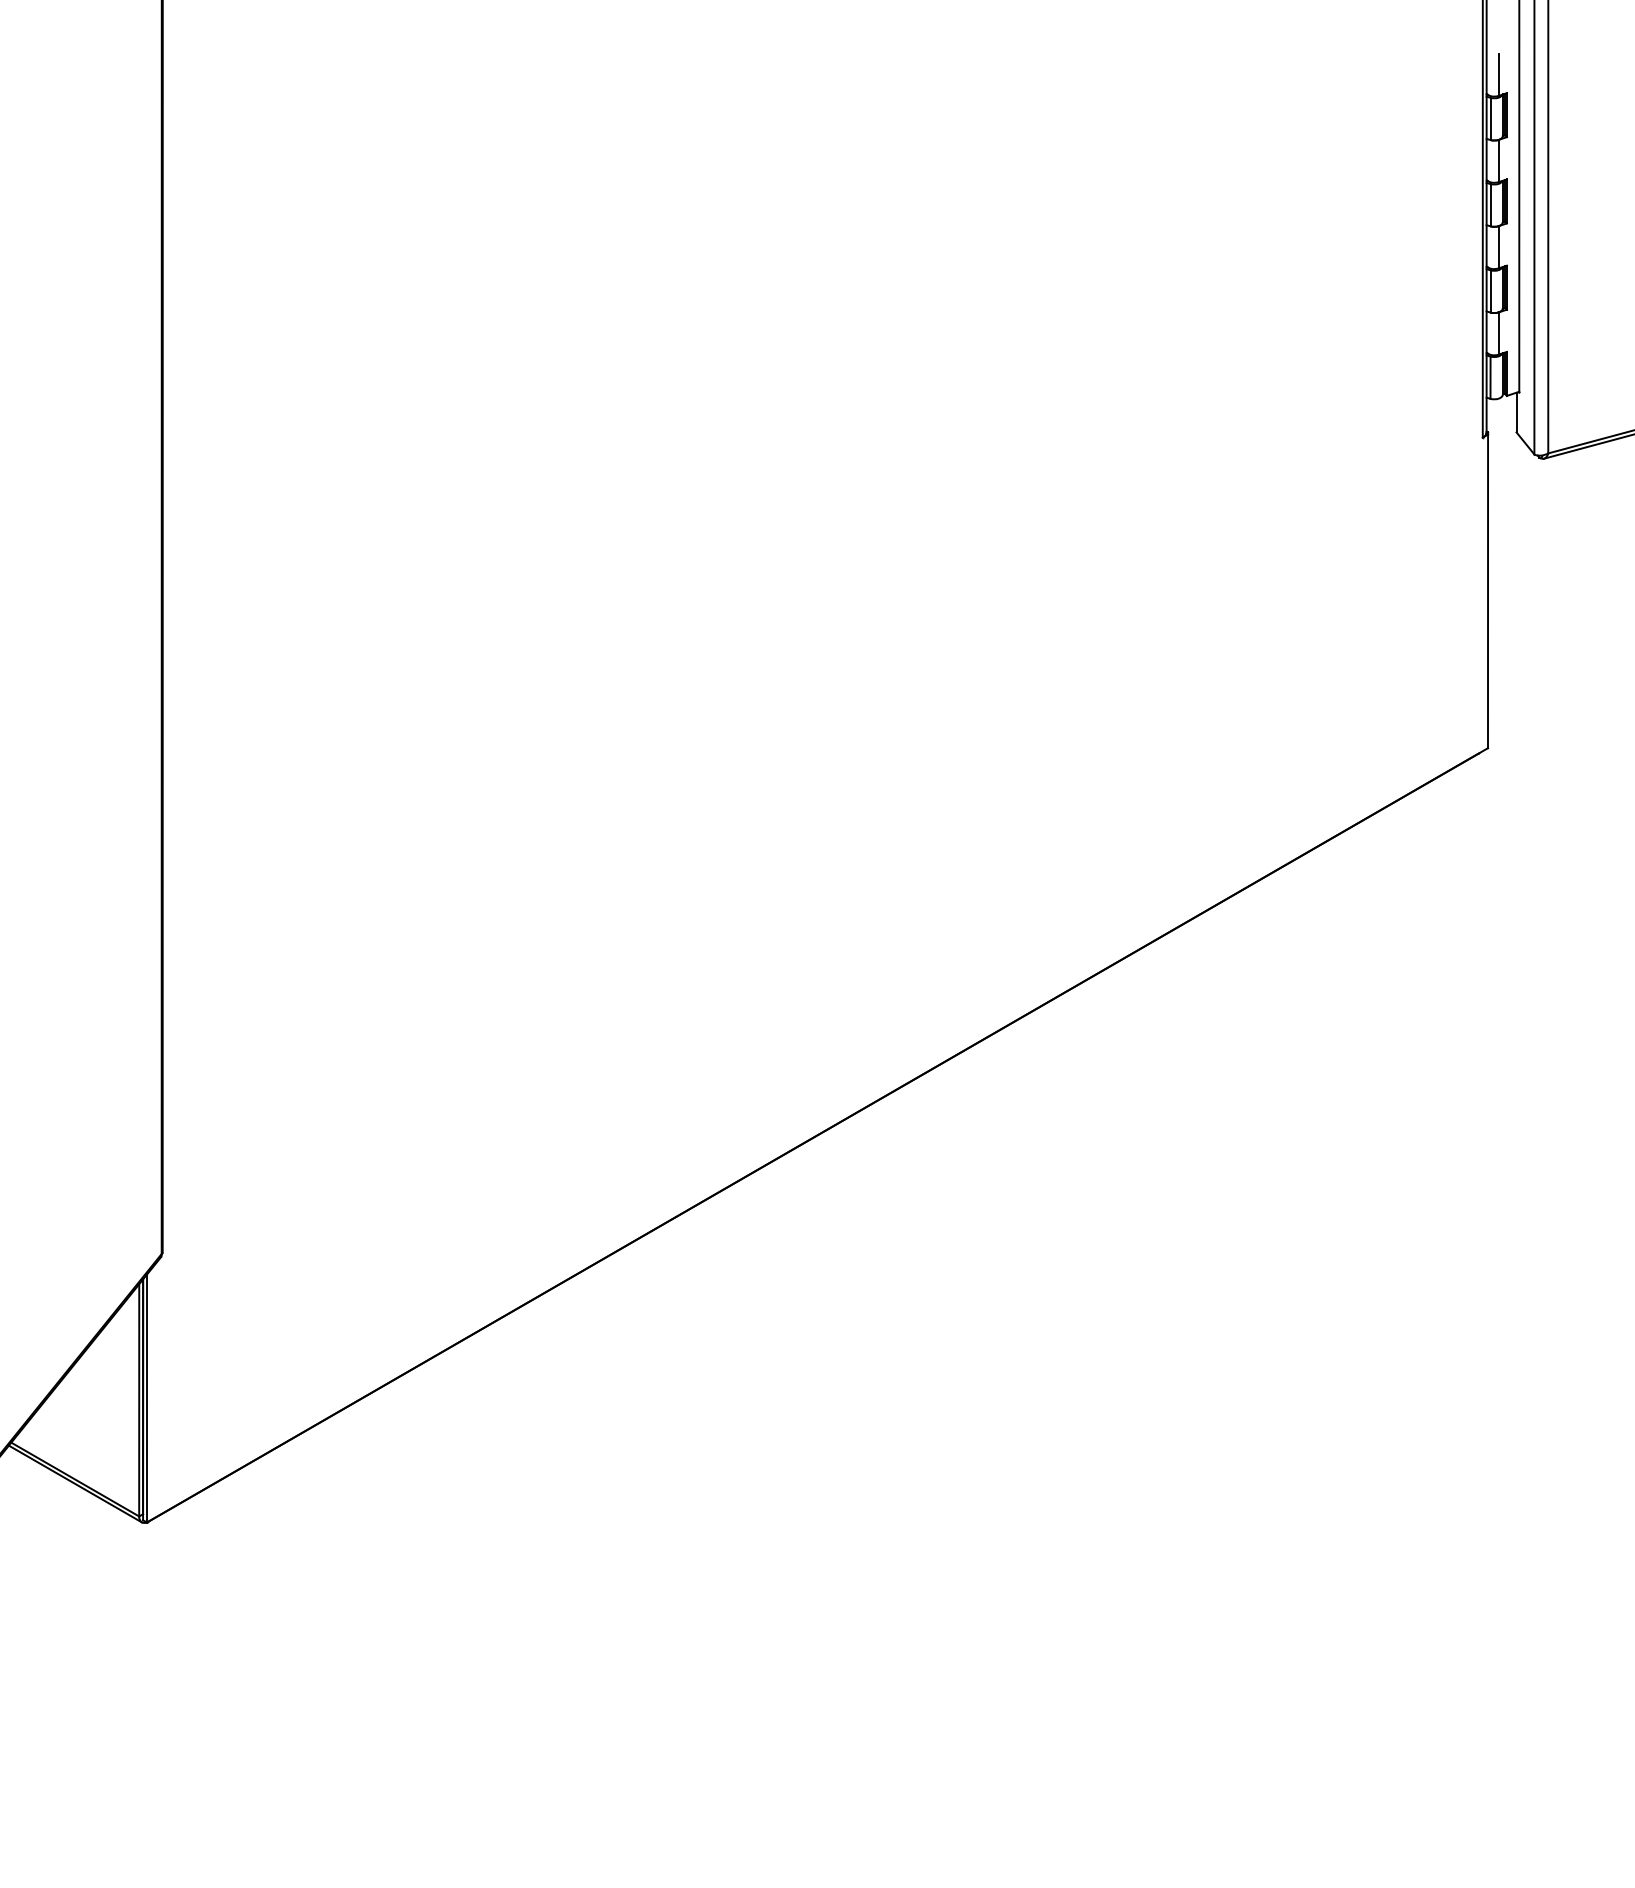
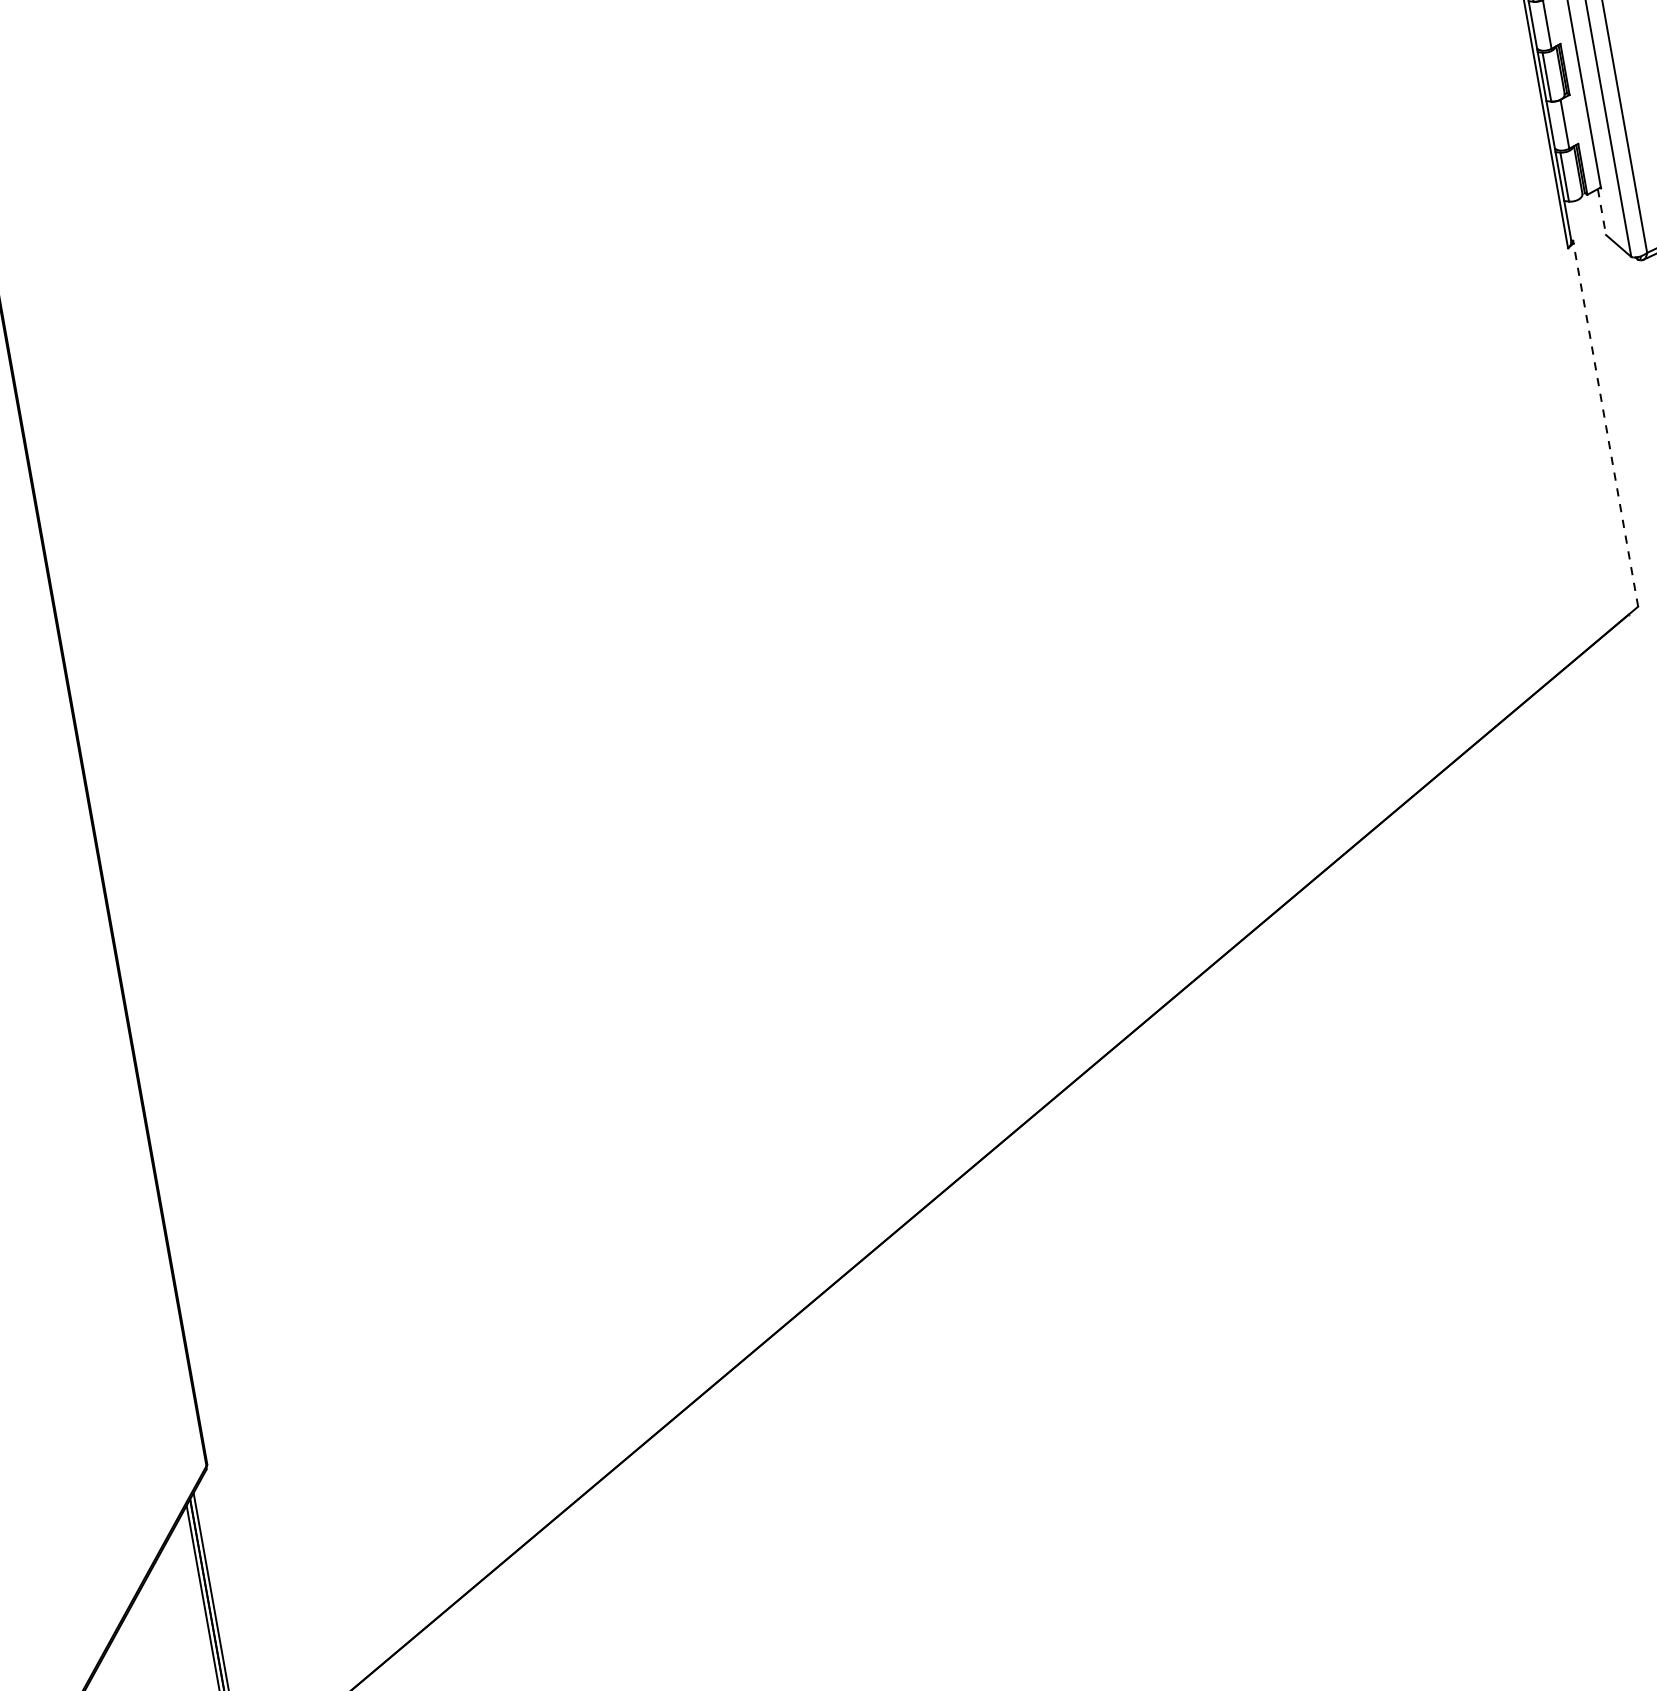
line: (1516, 412) -> (1601, 212), solid -> dashed
line: (1488, 591) -> (1606, 425), solid -> dashed

